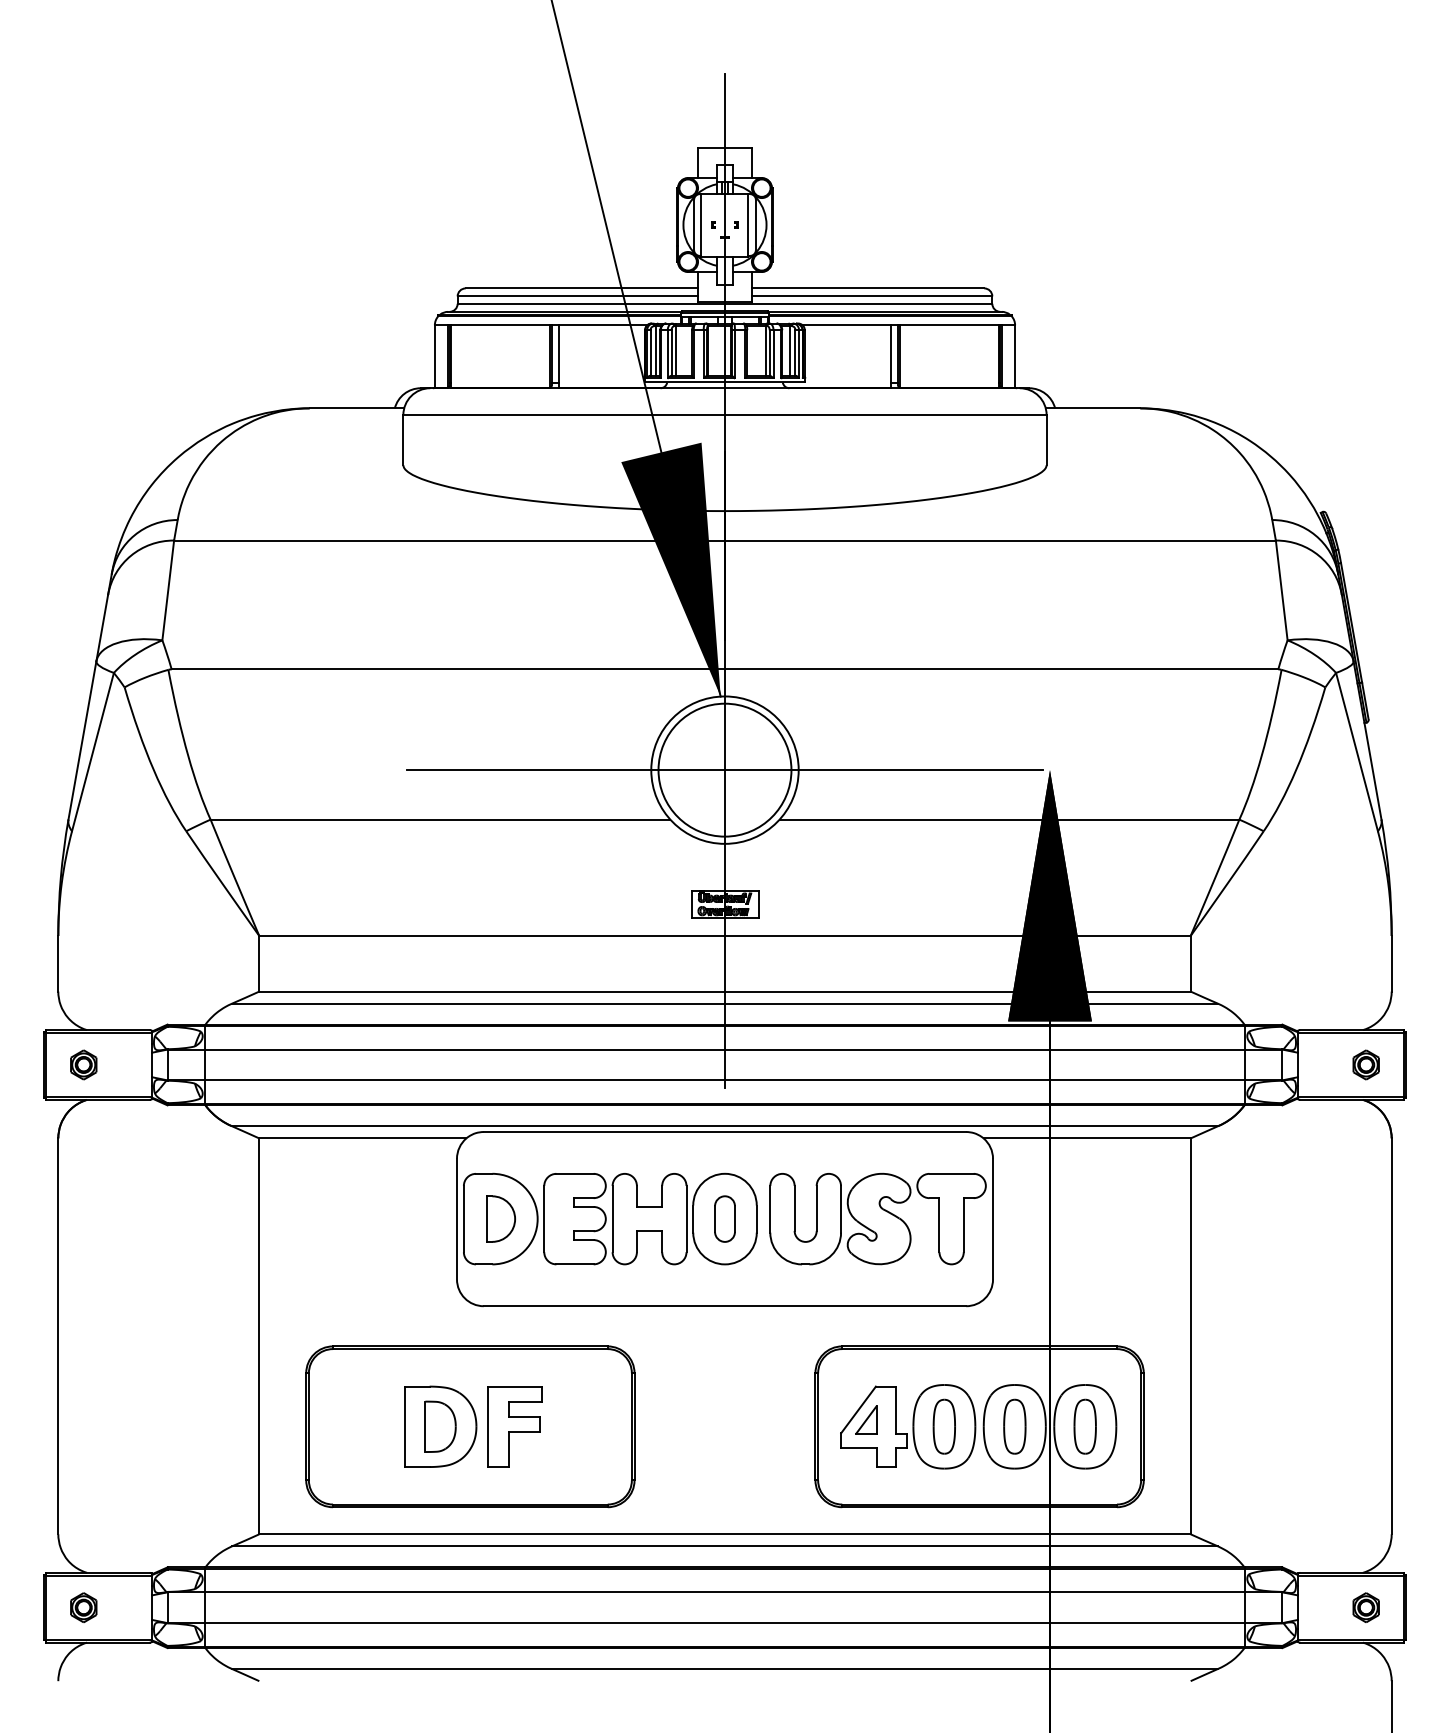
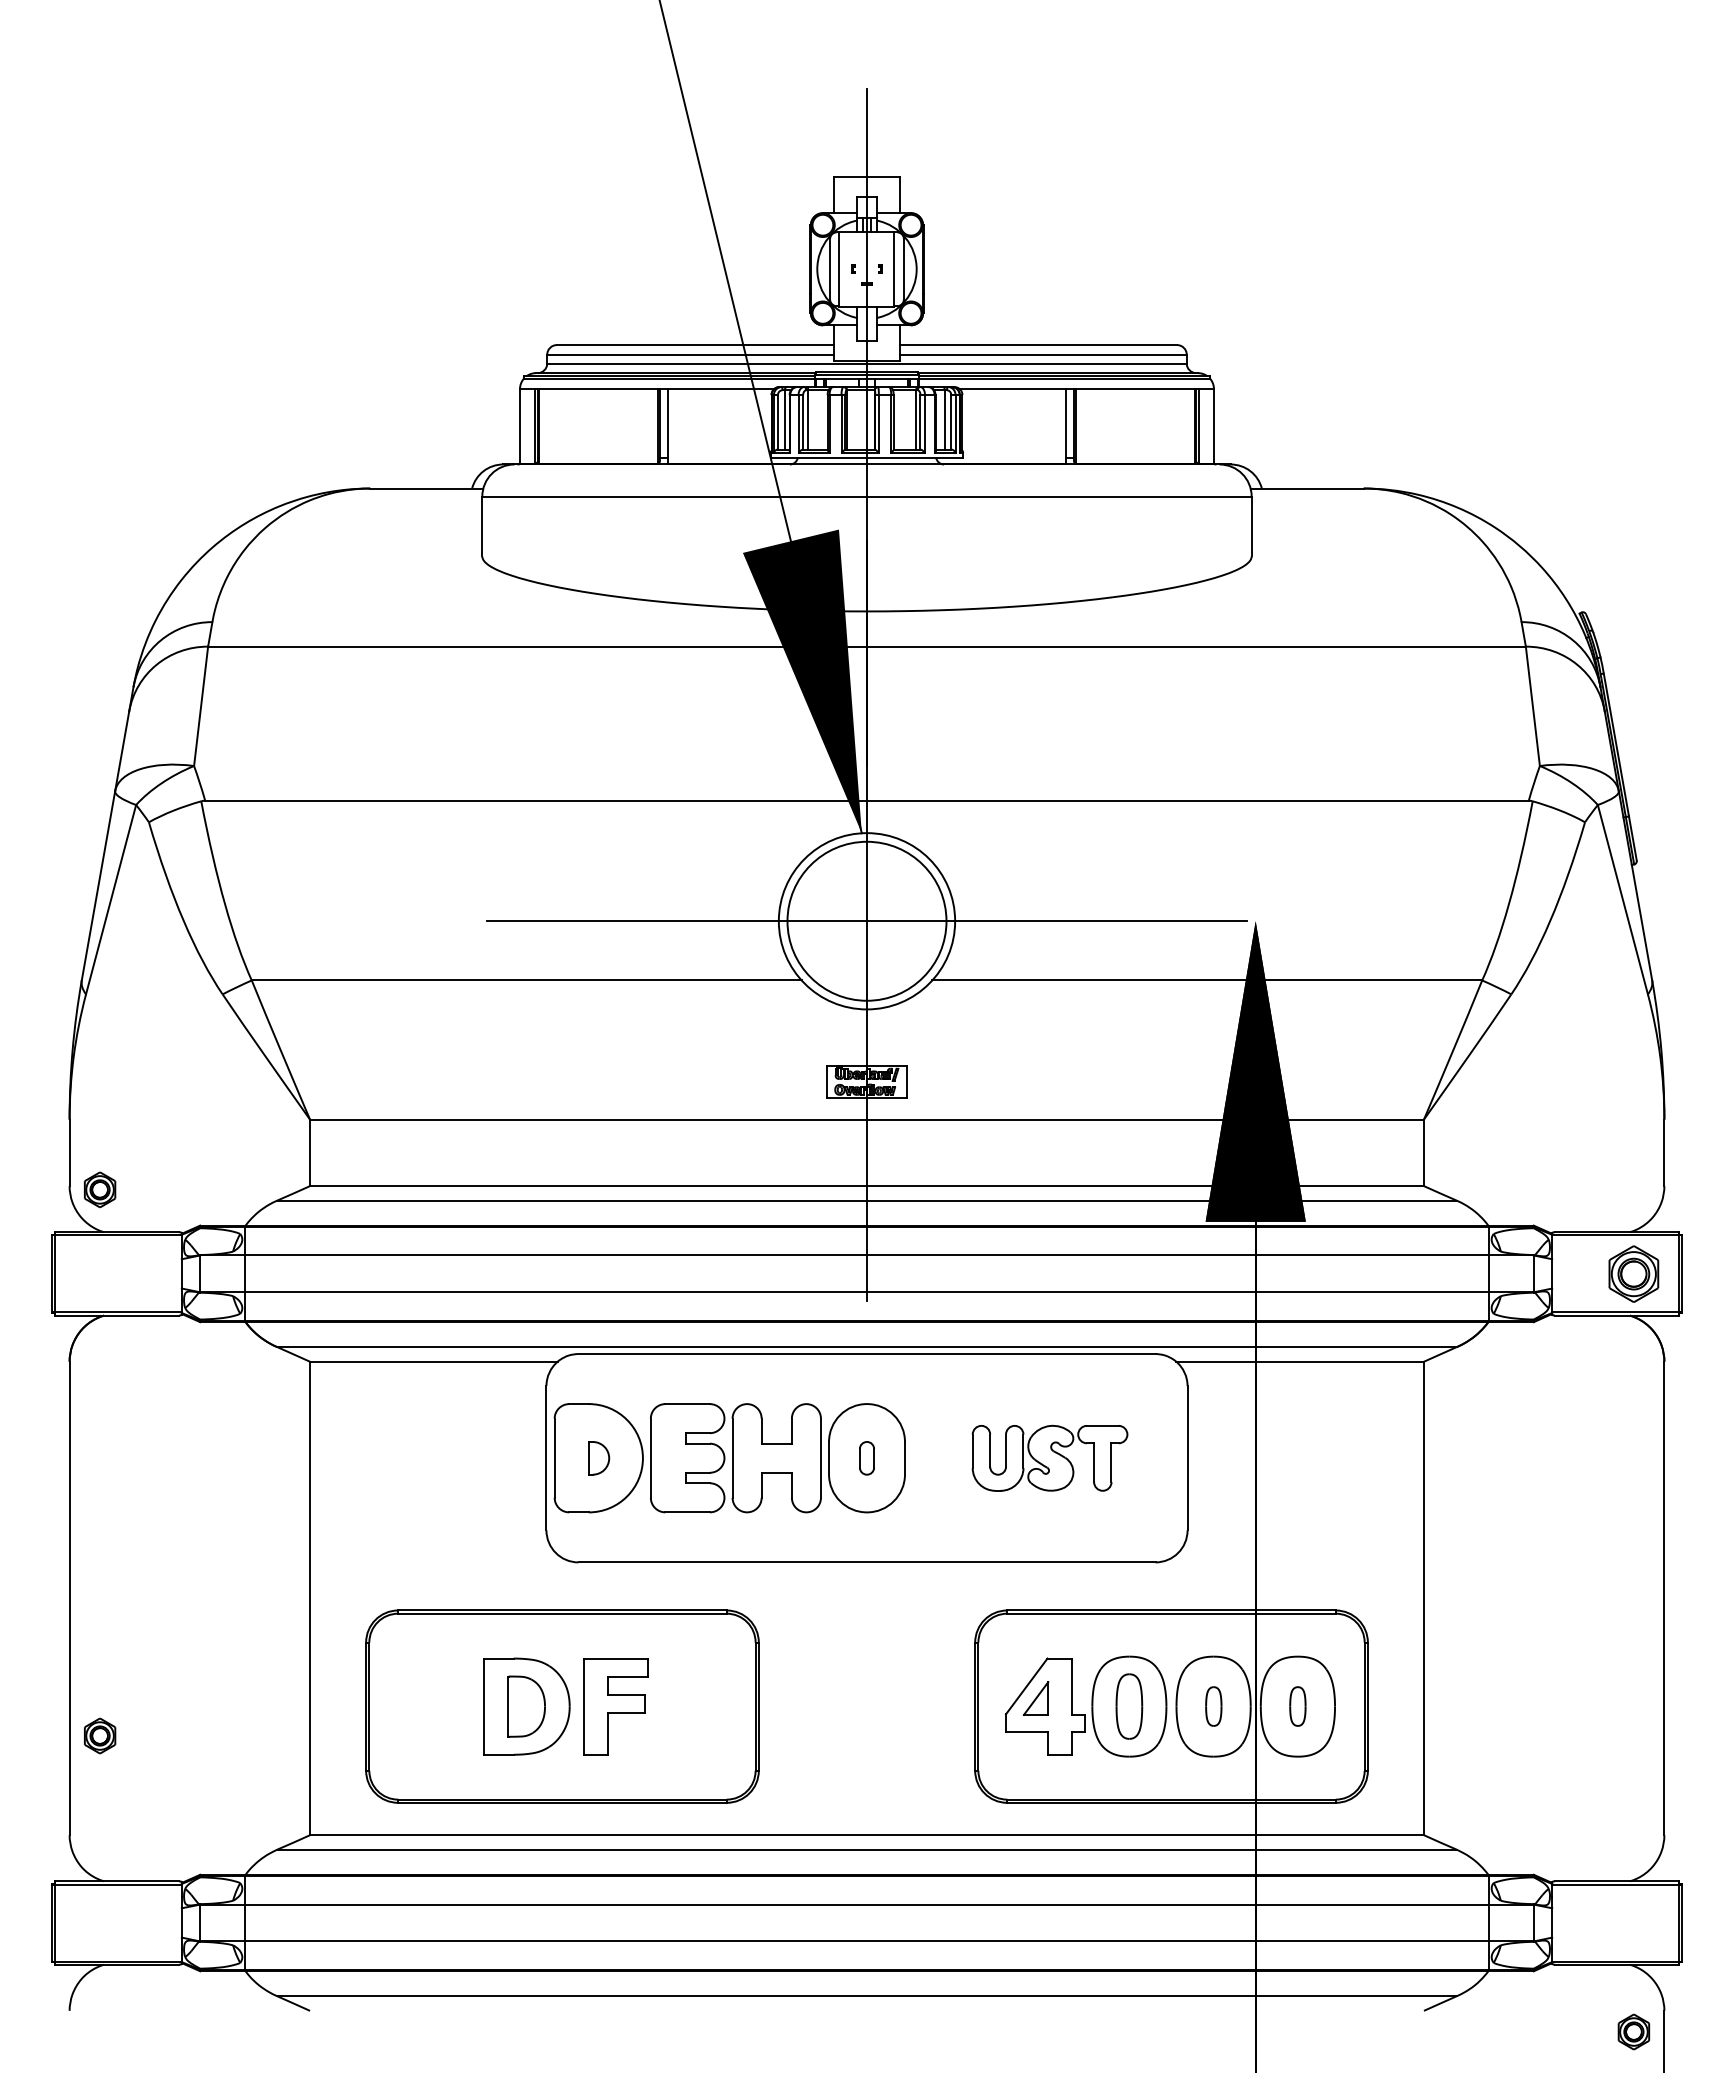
part: (84, 1064) -> (100, 1189), moved
part: (1365, 1064) -> (1633, 1273), size x1.6
part: (500, 1219) -> (598, 1458), size x0.6
part: (724, 1219) -> (866, 1458), size x0.6
part: (877, 1219) -> (1049, 1458), size x0.6
part: (1014, 1426) -> (1213, 1706), size x0.6
part: (1084, 1426) -> (1297, 1706), size x0.6
part: (84, 1607) -> (100, 1735), moved
part: (1365, 1607) -> (1633, 2031), moved

